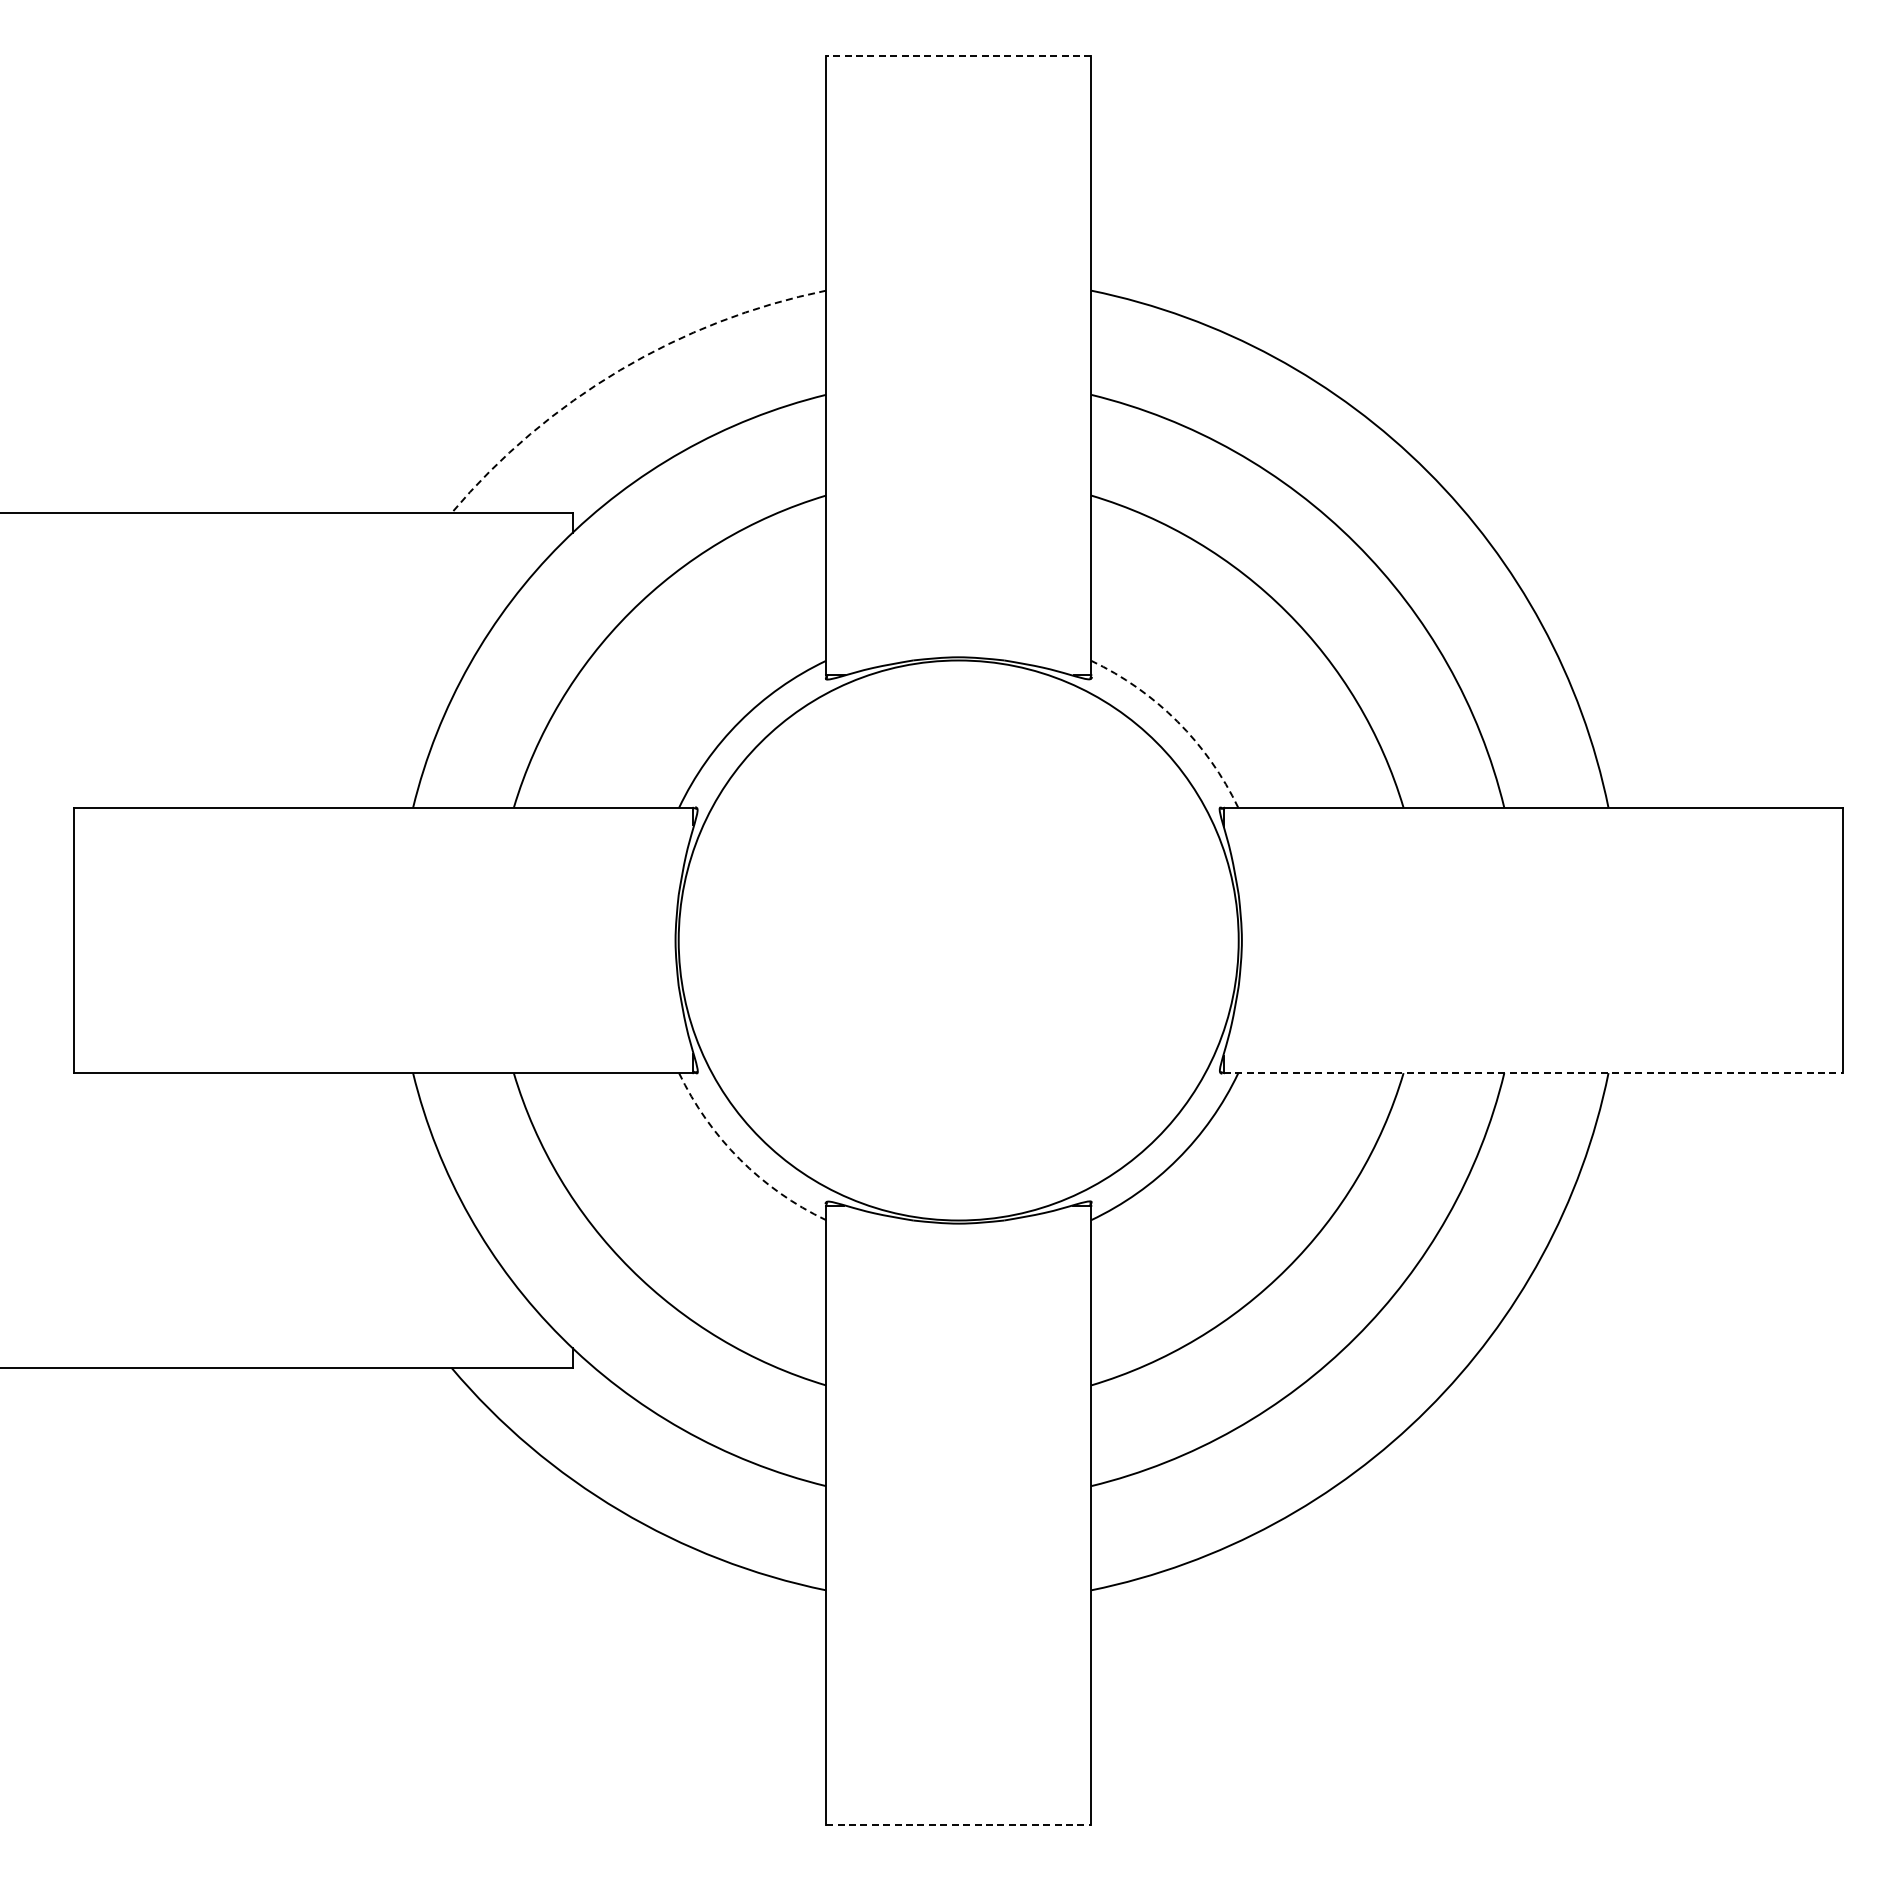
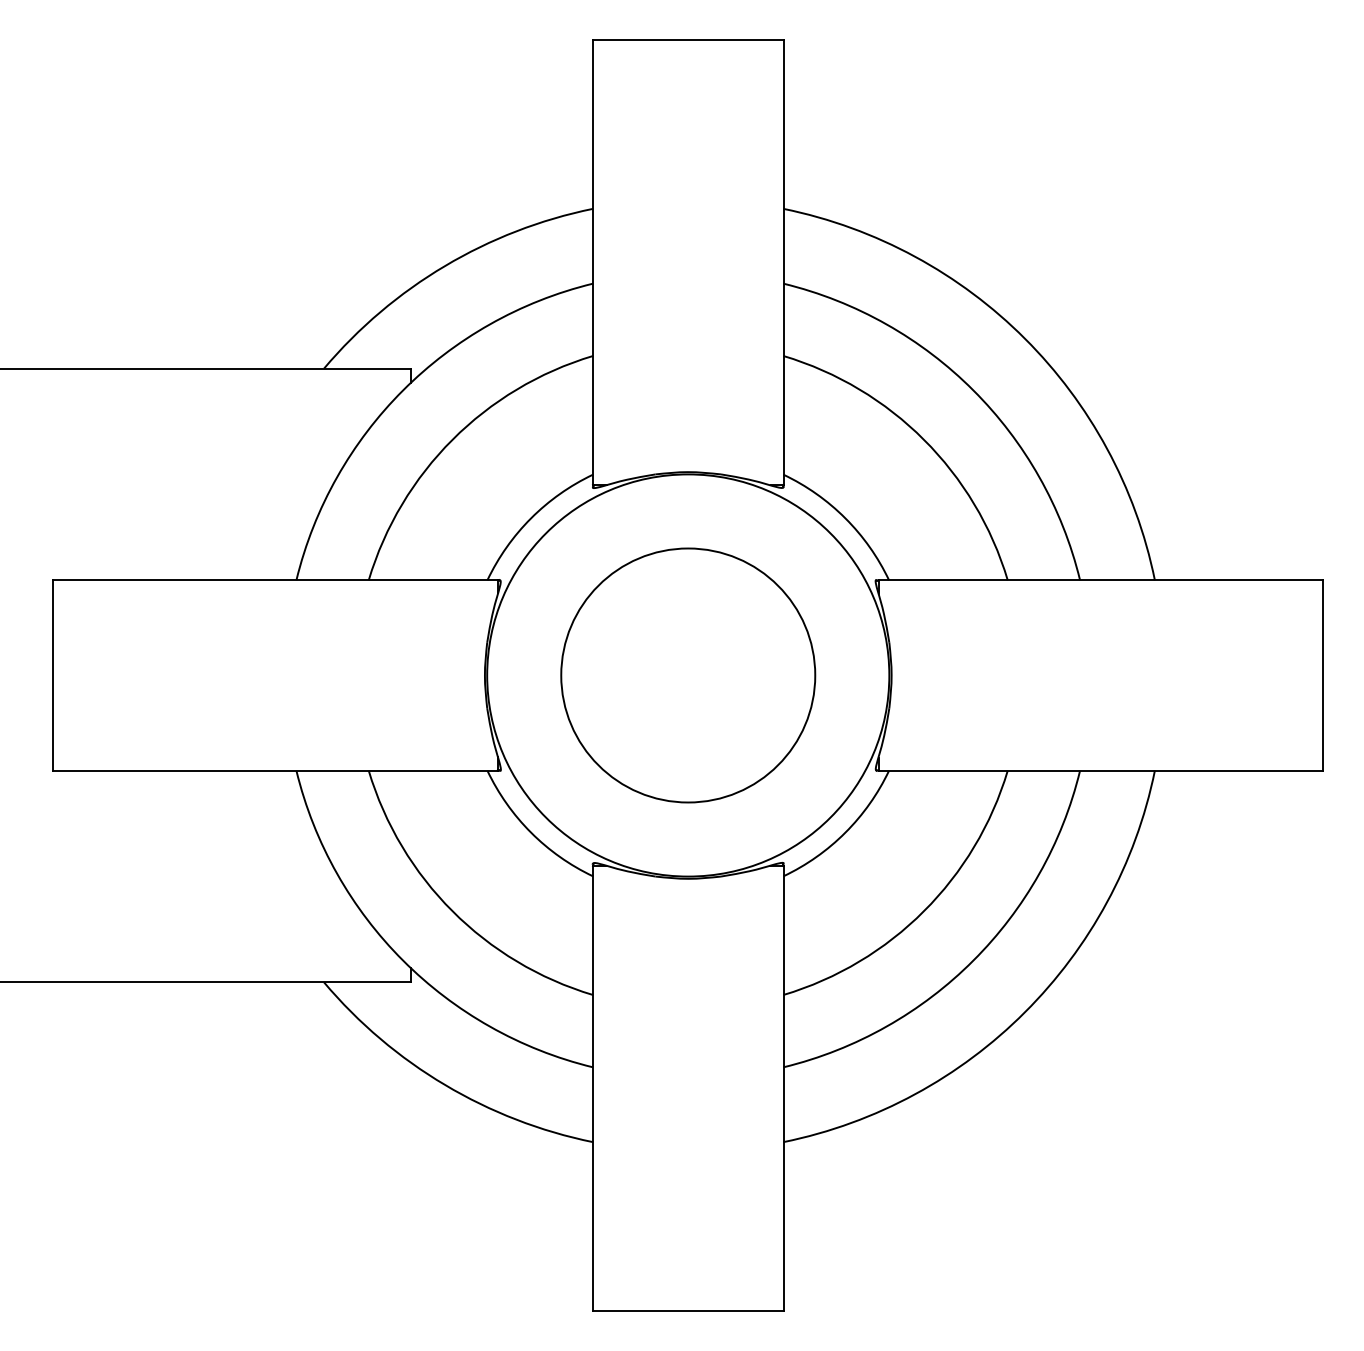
line: (958, 56) -> (688, 40), dashed -> solid
arc: (620, 370) -> (445, 266), dashed -> solid
arc: (1177, 721) -> (845, 518), dashed -> solid
circle: (958, 940) -> (688, 675), added
line: (1534, 1073) -> (1101, 771), dashed -> solid
arc: (739, 1159) -> (530, 832), dashed -> solid
line: (958, 1824) -> (688, 1310), dashed -> solid

